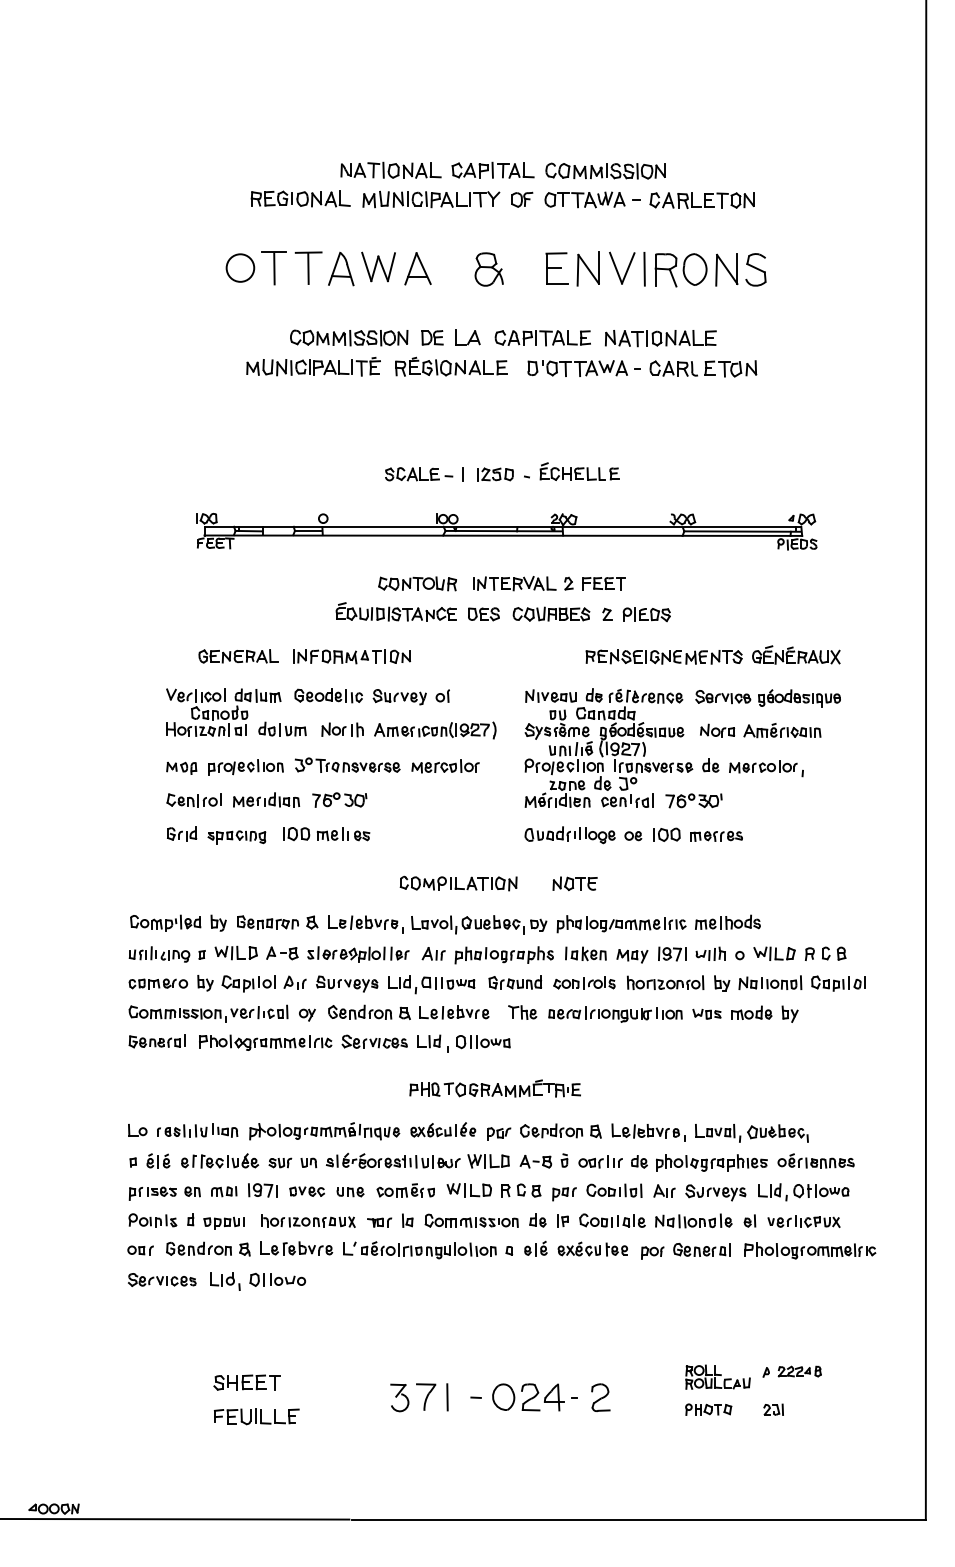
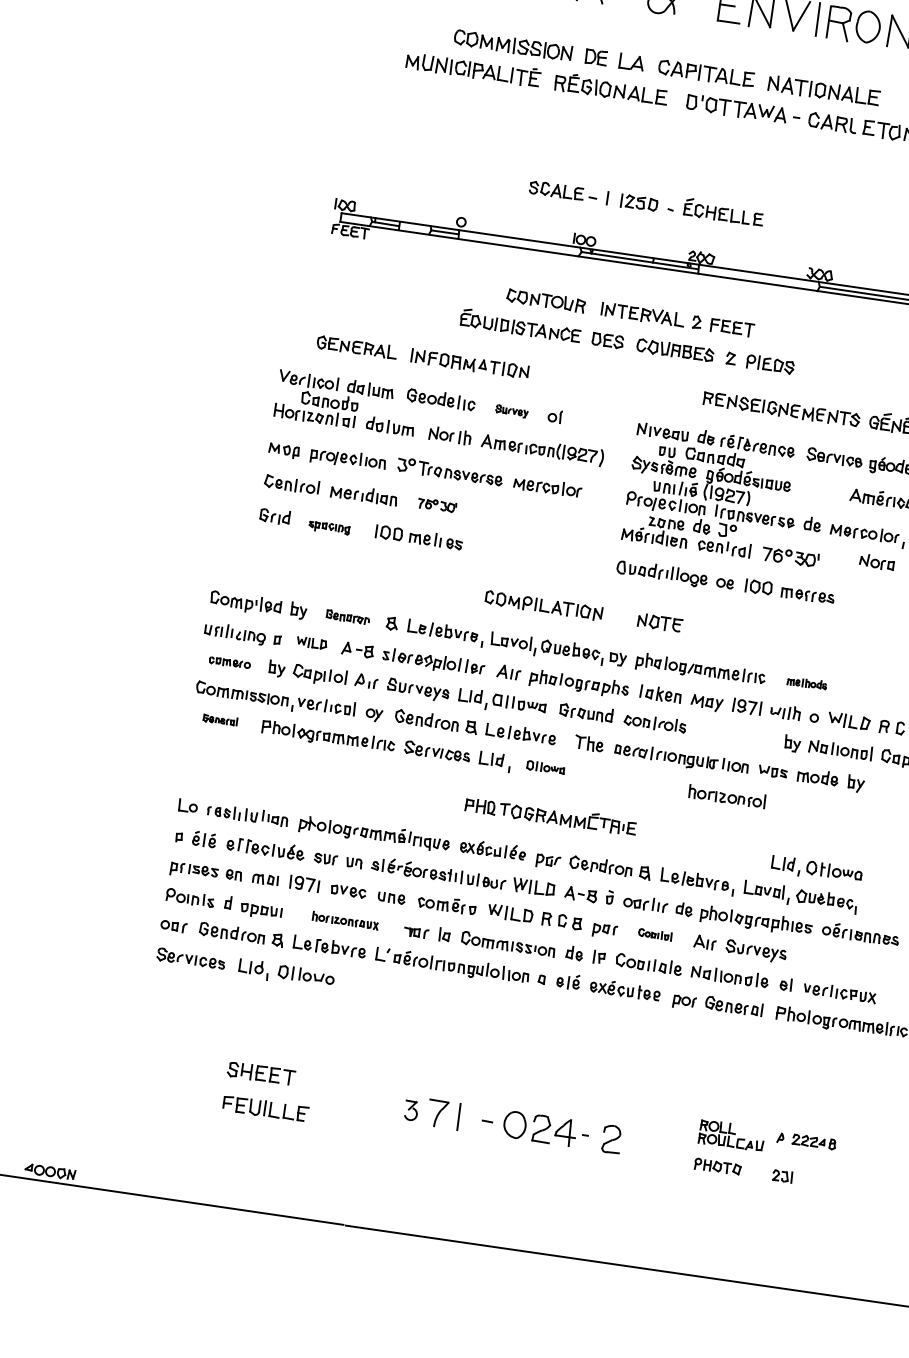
part: (399, 697) -> (511, 411), size x0.6
part: (717, 730) -> (877, 562), moved
part: (339, 799) -> (437, 504), size x0.7
part: (236, 837) -> (328, 527), size x0.7
part: (727, 921) -> (806, 682), size x0.6
part: (267, 922) -> (347, 617), size x0.7
part: (235, 952) -> (311, 642), size x0.7
part: (665, 982) -> (727, 796), moved
part: (158, 983) -> (230, 662), size x0.7
part: (156, 1041) -> (219, 720), size x0.6
part: (483, 1042) -> (545, 768), size x0.7
part: (614, 1190) -> (655, 934), size x0.6
part: (803, 1192) -> (816, 870), moved
part: (308, 1220) -> (345, 920), size x0.7
part: (399, 1397) -> (411, 1110), size x0.7

